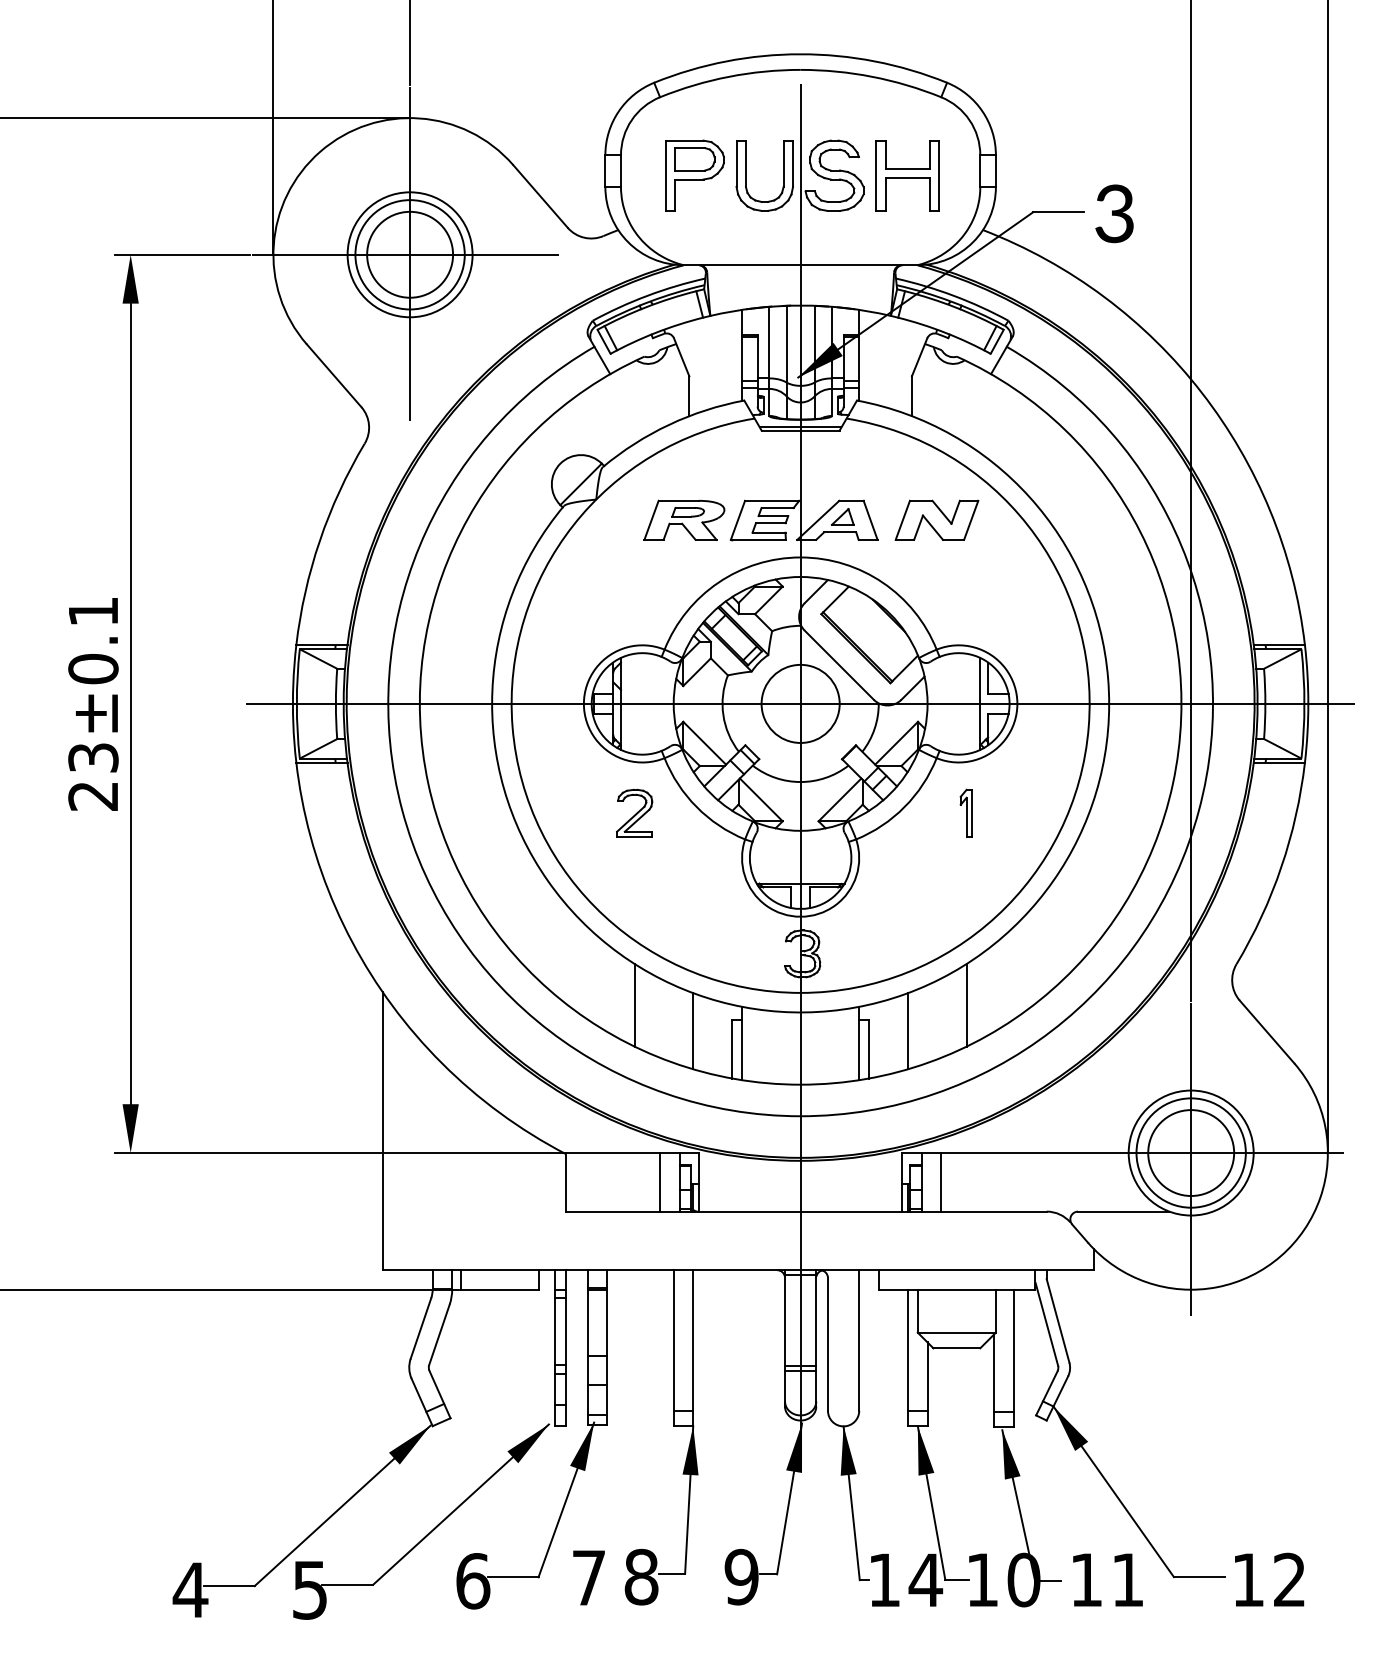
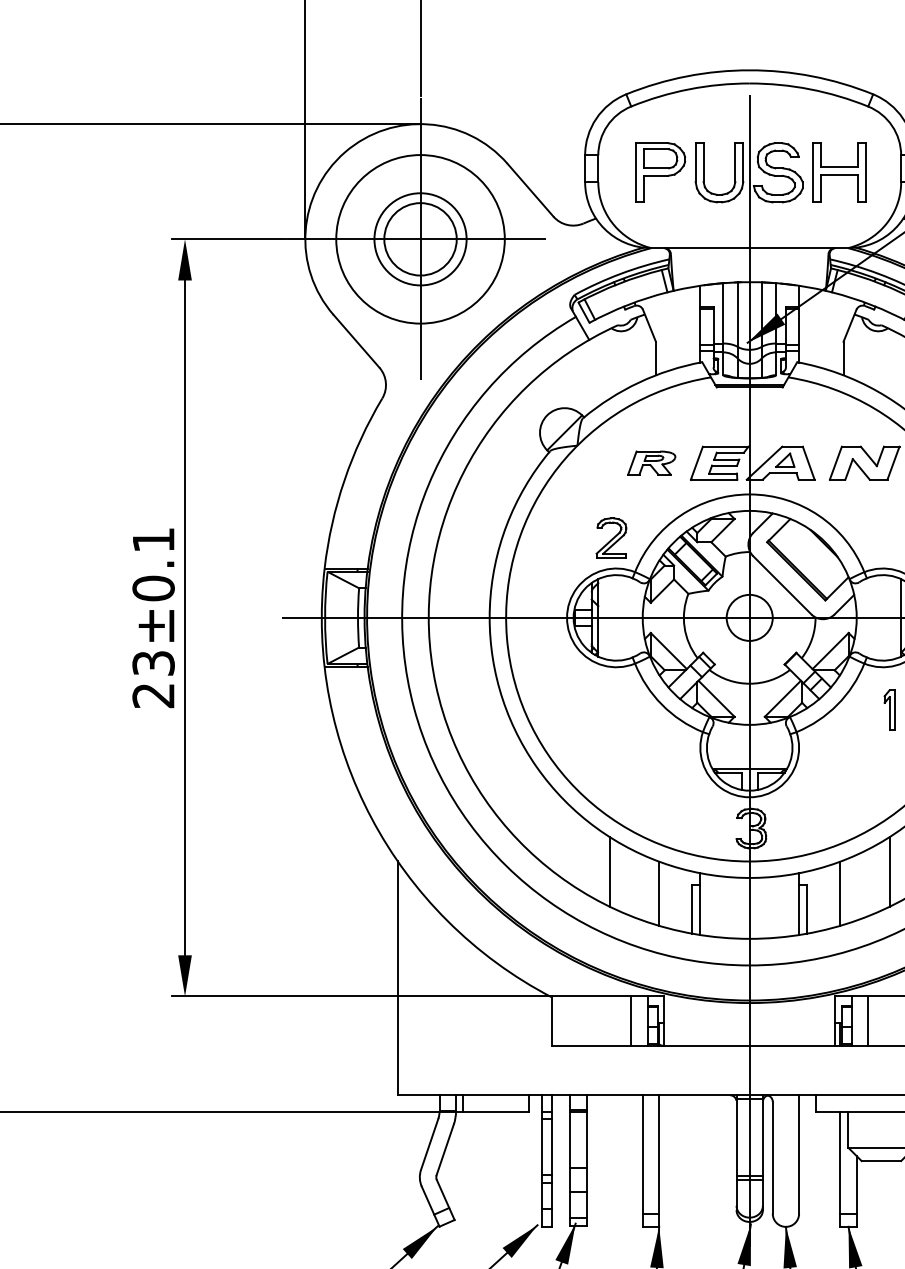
circle: (409, 254) -> (420, 239), size x1.6
part: (684, 519) -> (651, 462), size x0.7
circle: (800, 703) -> (749, 617), size x0.7
part: (634, 812) -> (611, 537), moved

